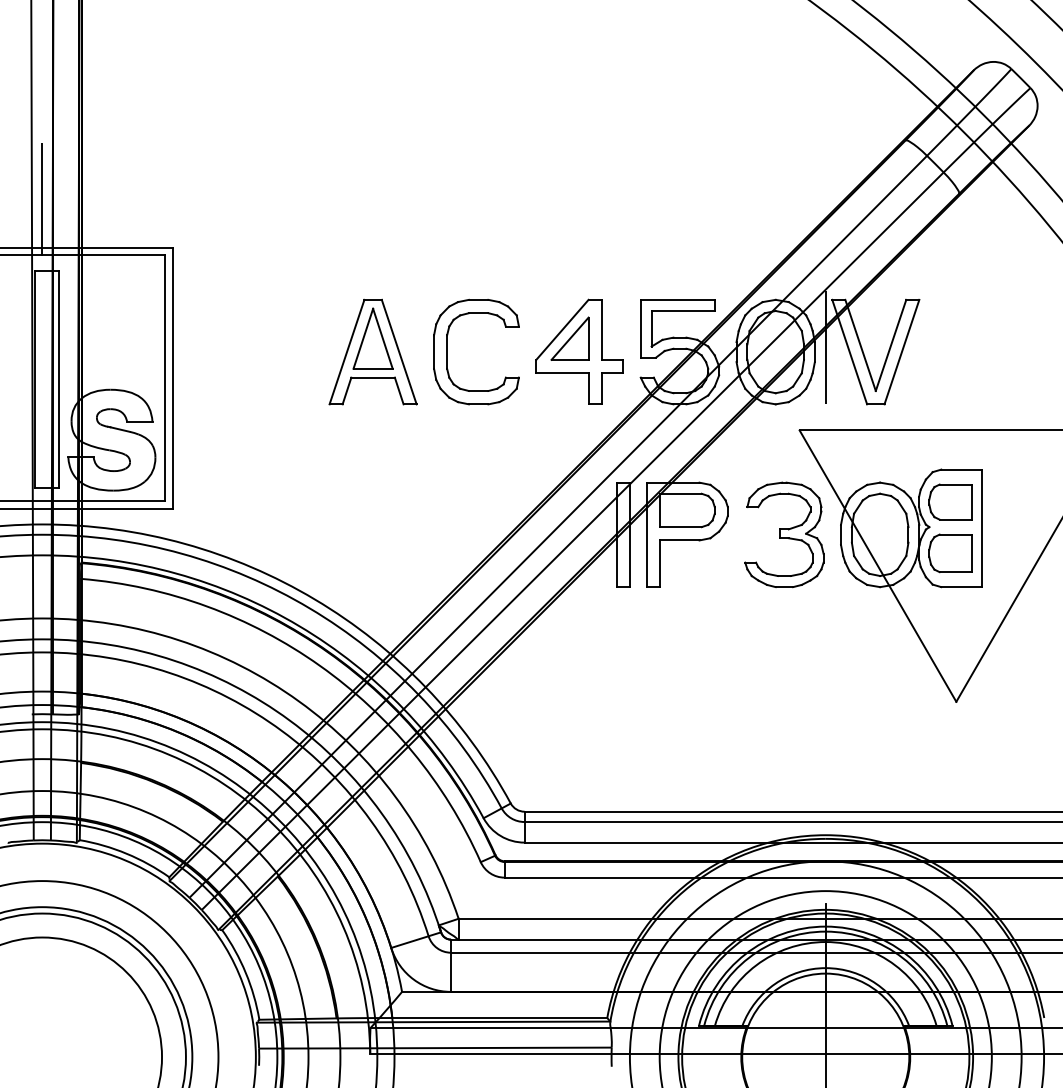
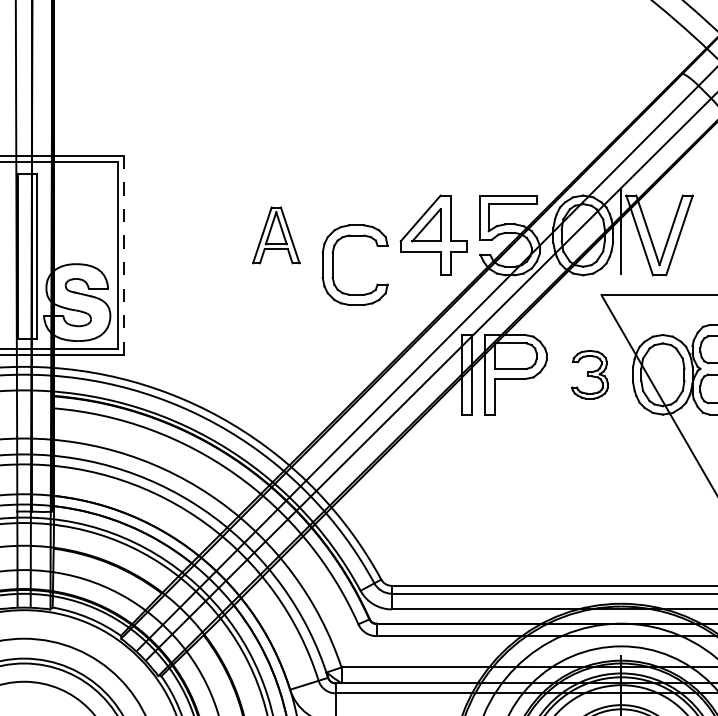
line: (42, 199) -> (24, 119), removed
part: (372, 351) -> (275, 234), size x0.7
part: (447, 351) -> (333, 264), moved
line: (172, 378) -> (123, 255), solid -> dashed
part: (784, 534) -> (589, 374), size x0.6

